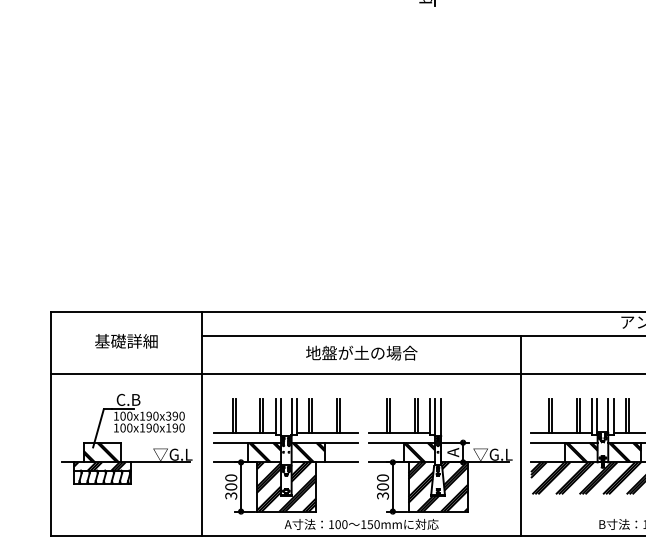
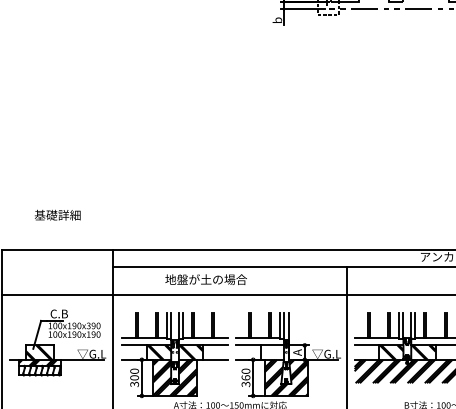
text: (126, 341) -> (57, 215), moved
text: (361, 352) -> (206, 279), moved
hatch: (419, 452) -> (272, 352), removed
text: (382, 486) -> (245, 377), 300 -> 360

